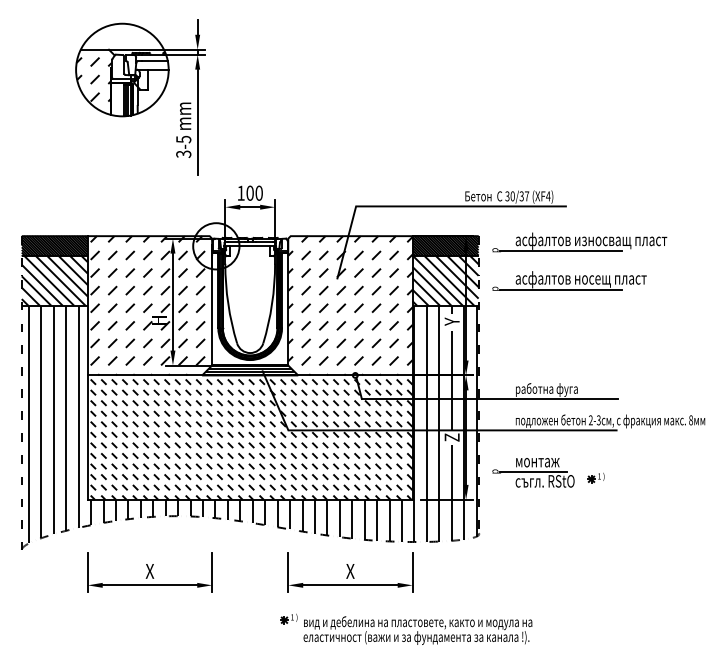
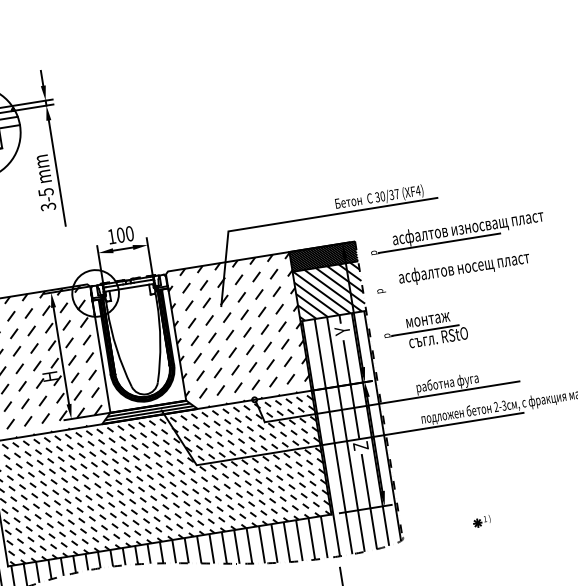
line: (560, 289) -> (445, 281), removed
part: (533, 472) -> (425, 330), moved
part: (595, 477) -> (481, 520), moved

